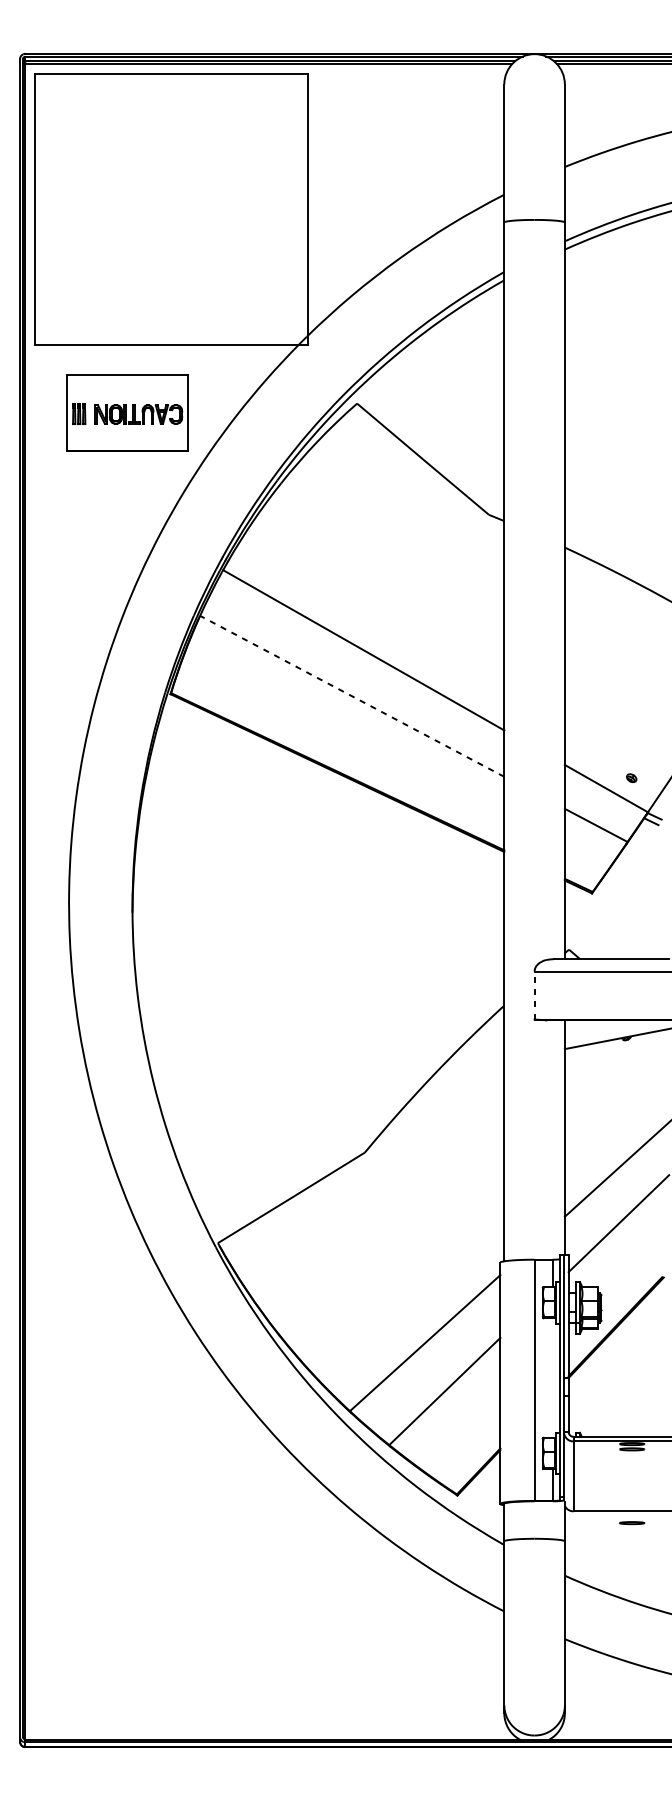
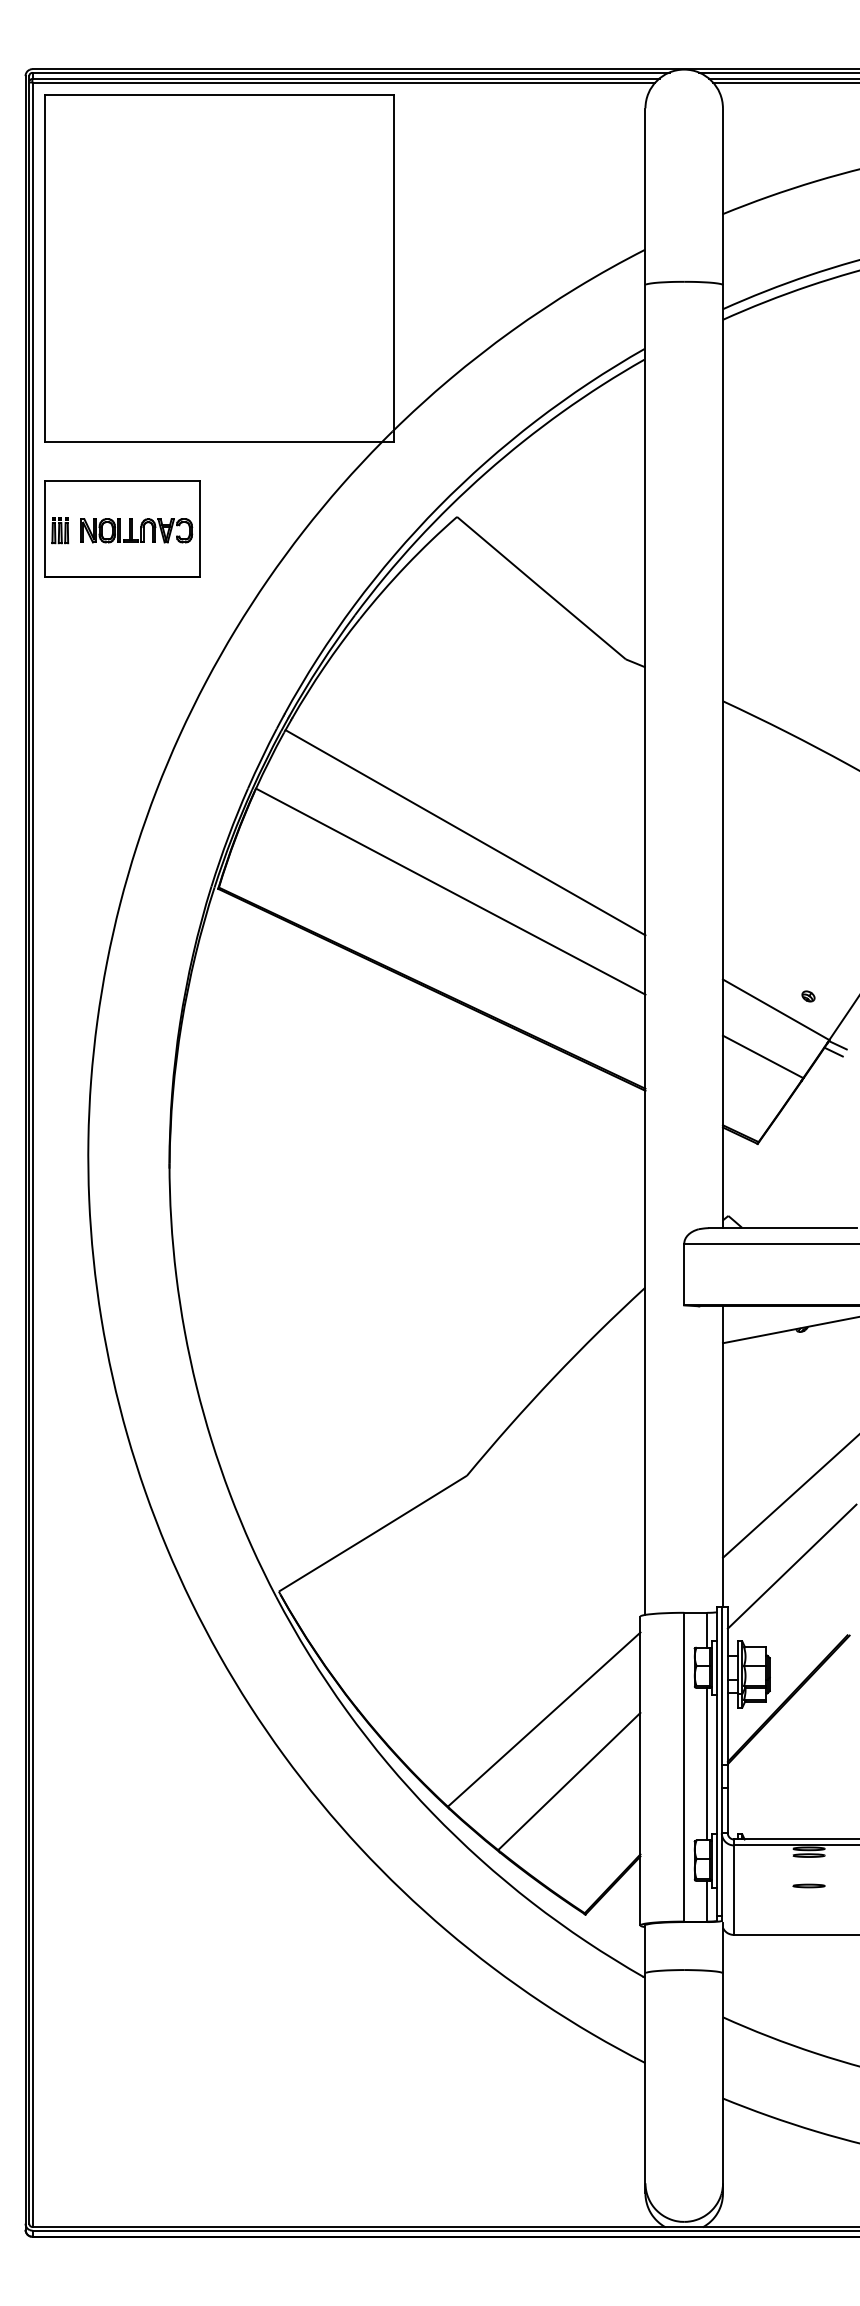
part: (127, 412) -> (122, 528), moved
line: (352, 696) -> (450, 891), dashed -> solid
line: (534, 995) -> (684, 1274), dashed -> solid
line: (552, 1378) -> (707, 1764), added
part: (631, 1522) -> (808, 1885), moved

